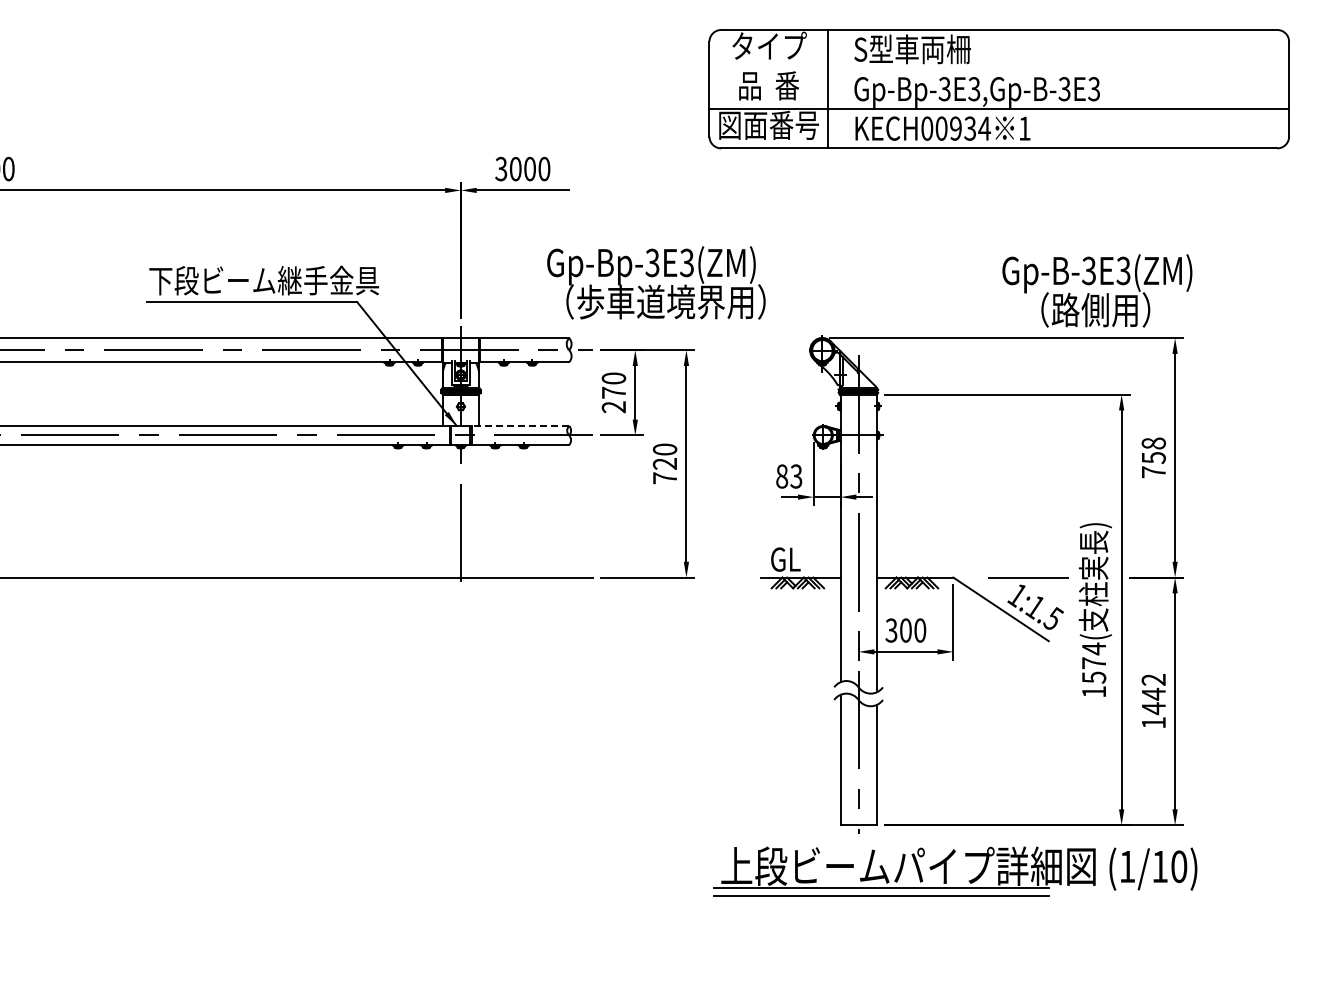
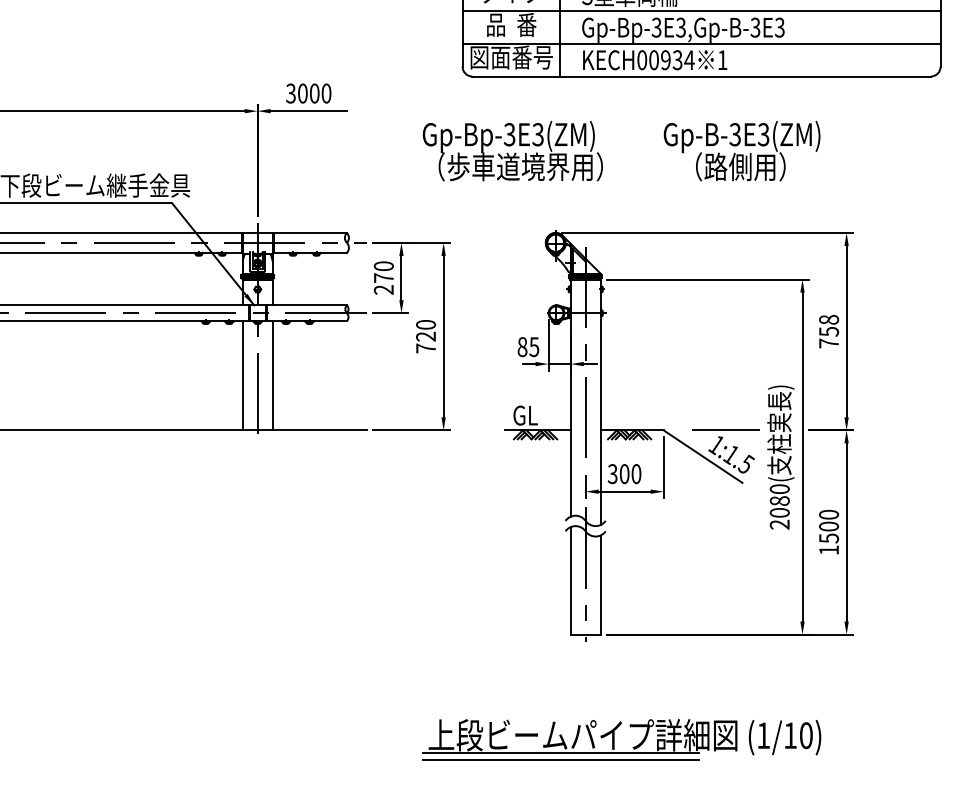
line: (999, 69) -> (701, 11), added
text: (656, 282) -> (512, 150), moved
text: (1097, 290) -> (742, 150), moved
line: (520, 425) -> (306, 305), dashed -> solid
text: (796, 476) -> (534, 347), 83 -> 85
line: (442, 511) -> (242, 375), added
line: (479, 511) -> (273, 375), added
text: (1093, 669) -> (779, 506), 1574( -> 2080(
text: (1153, 694) -> (828, 526), 1442 -> 1500
part: (946, 871) -> (614, 739), moved

